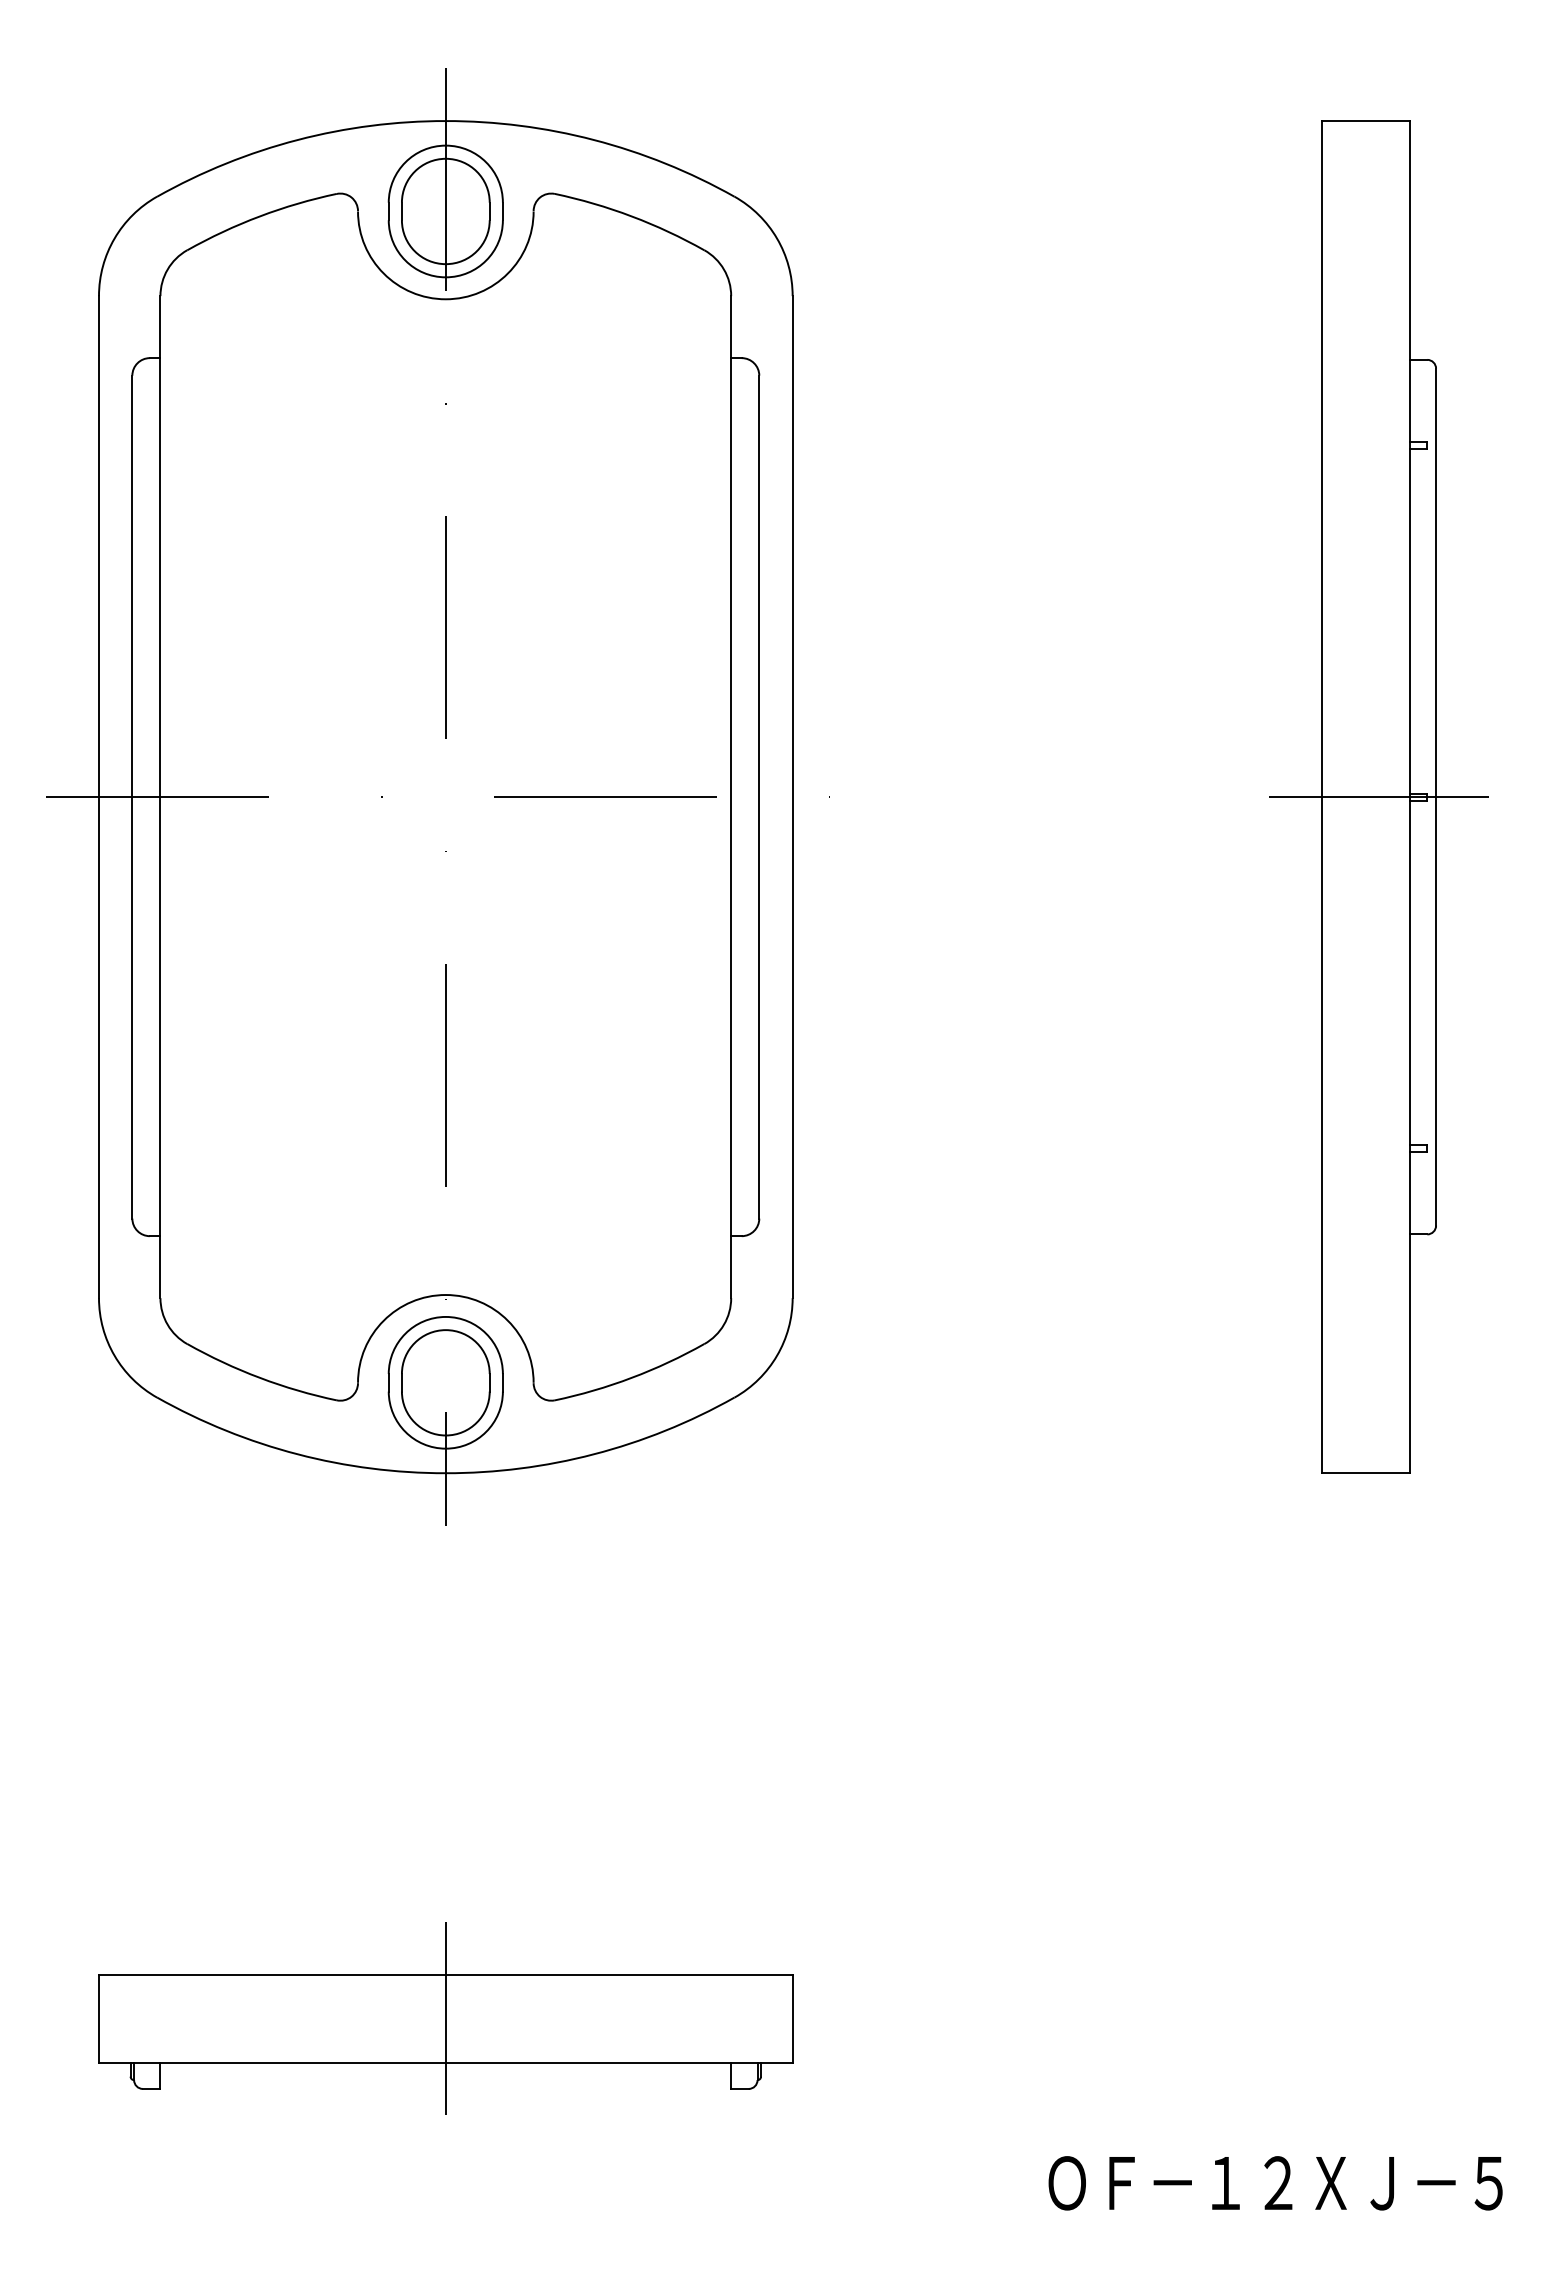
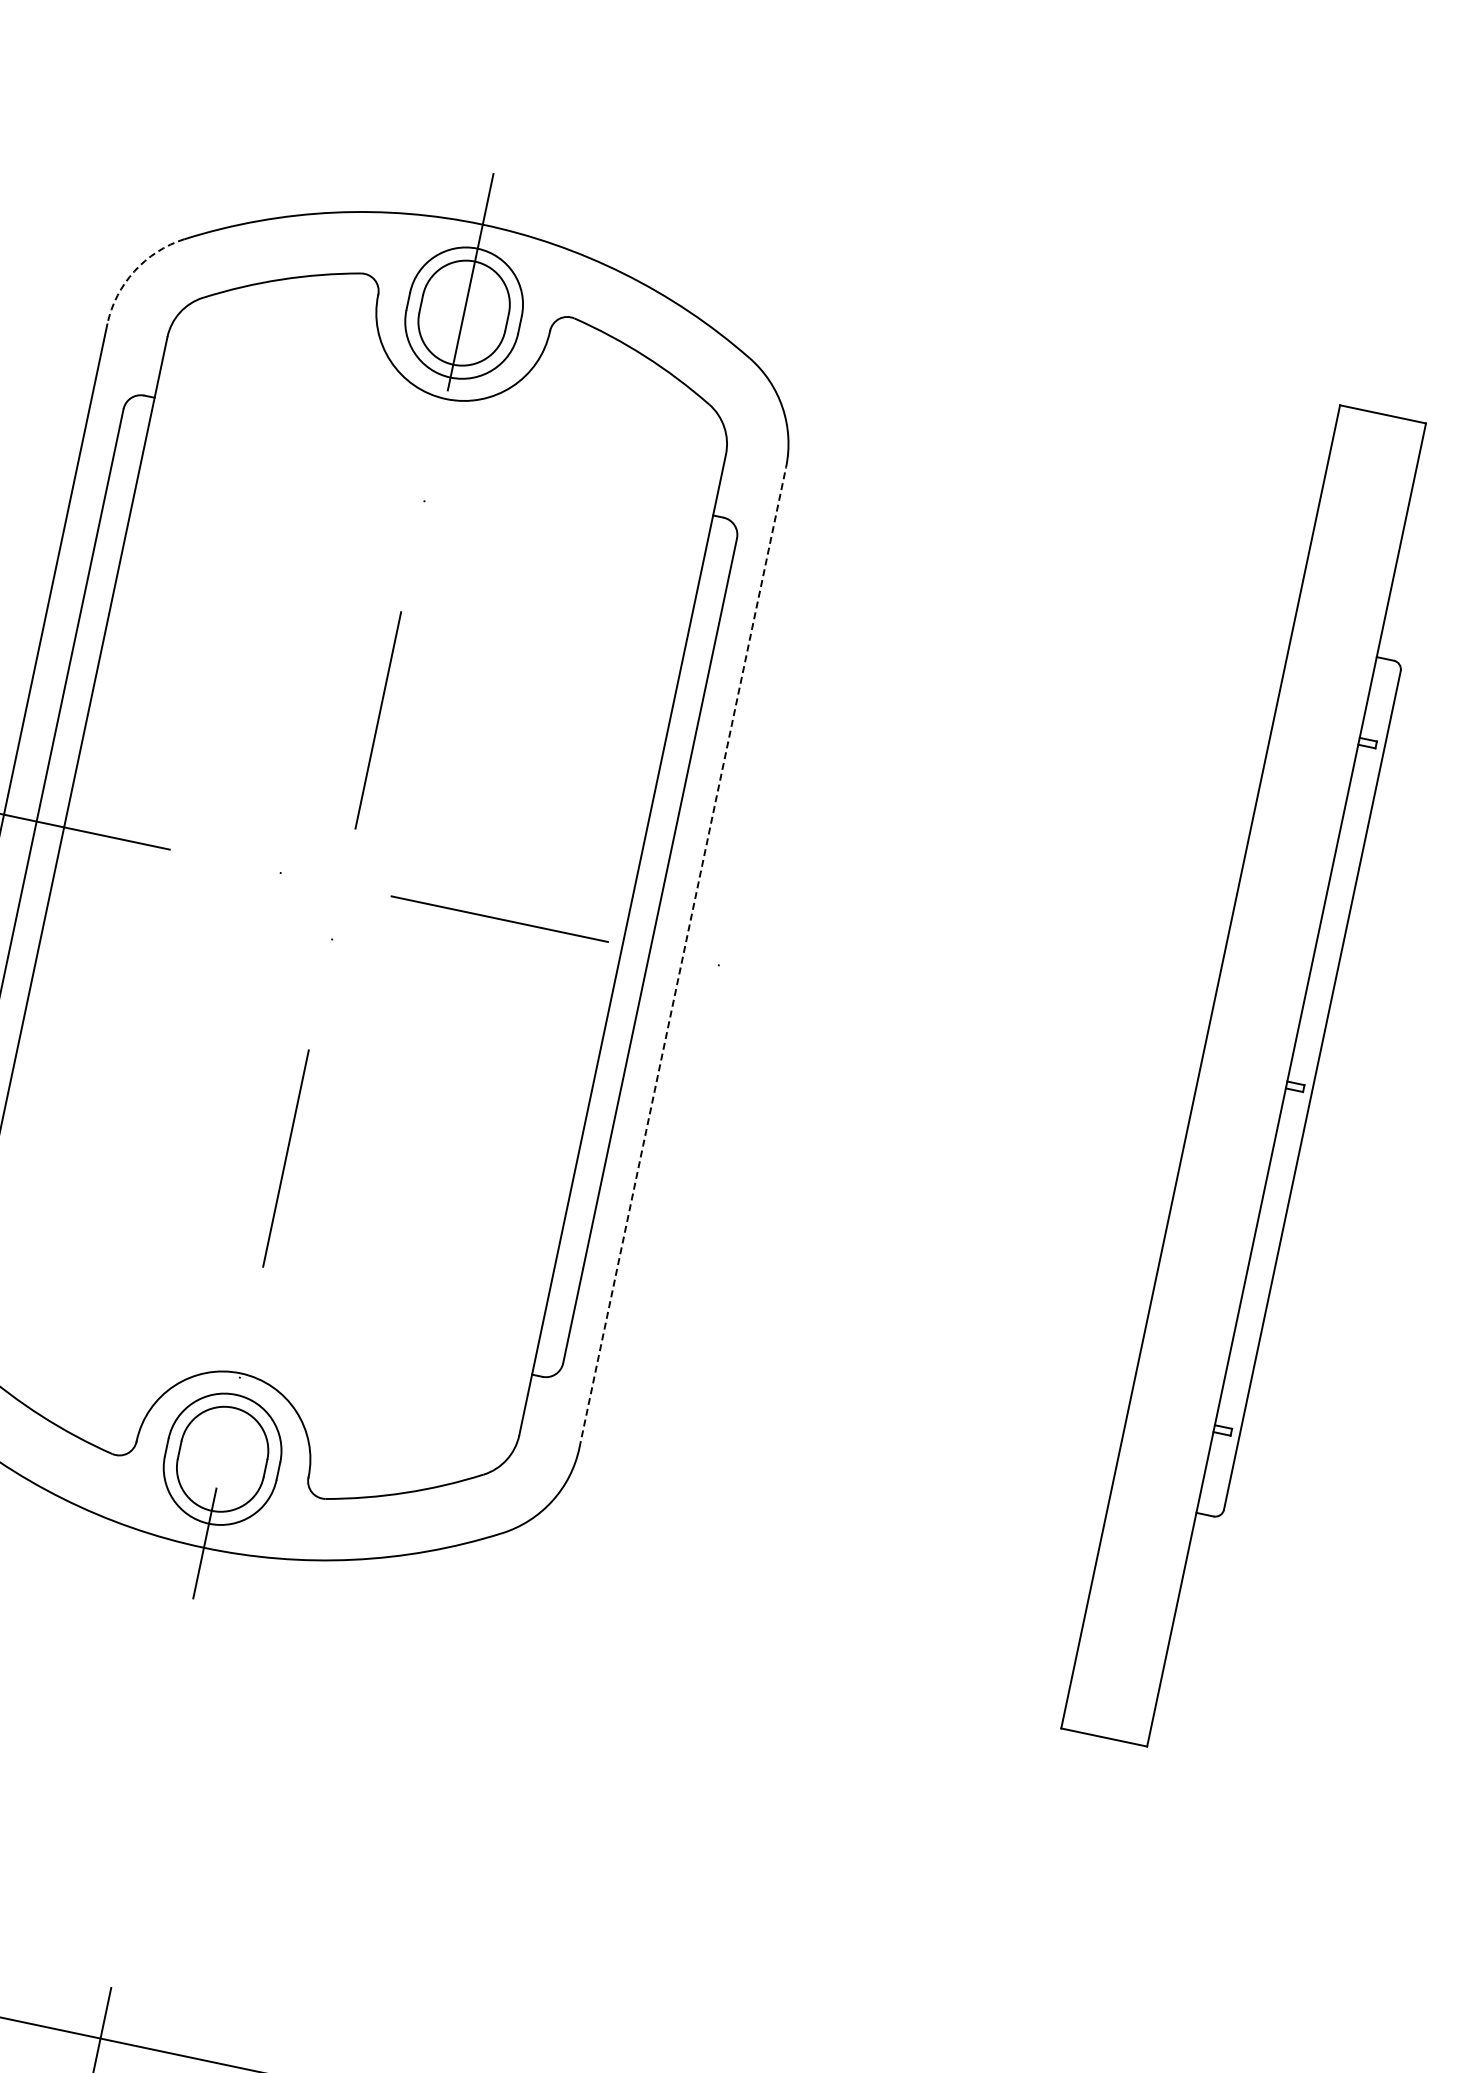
arc: (114, 238) -> (134, 271), solid -> dashed
line: (792, 796) -> (682, 957), solid -> dashed
line: (1378, 797) -> (1255, 1078), removed

